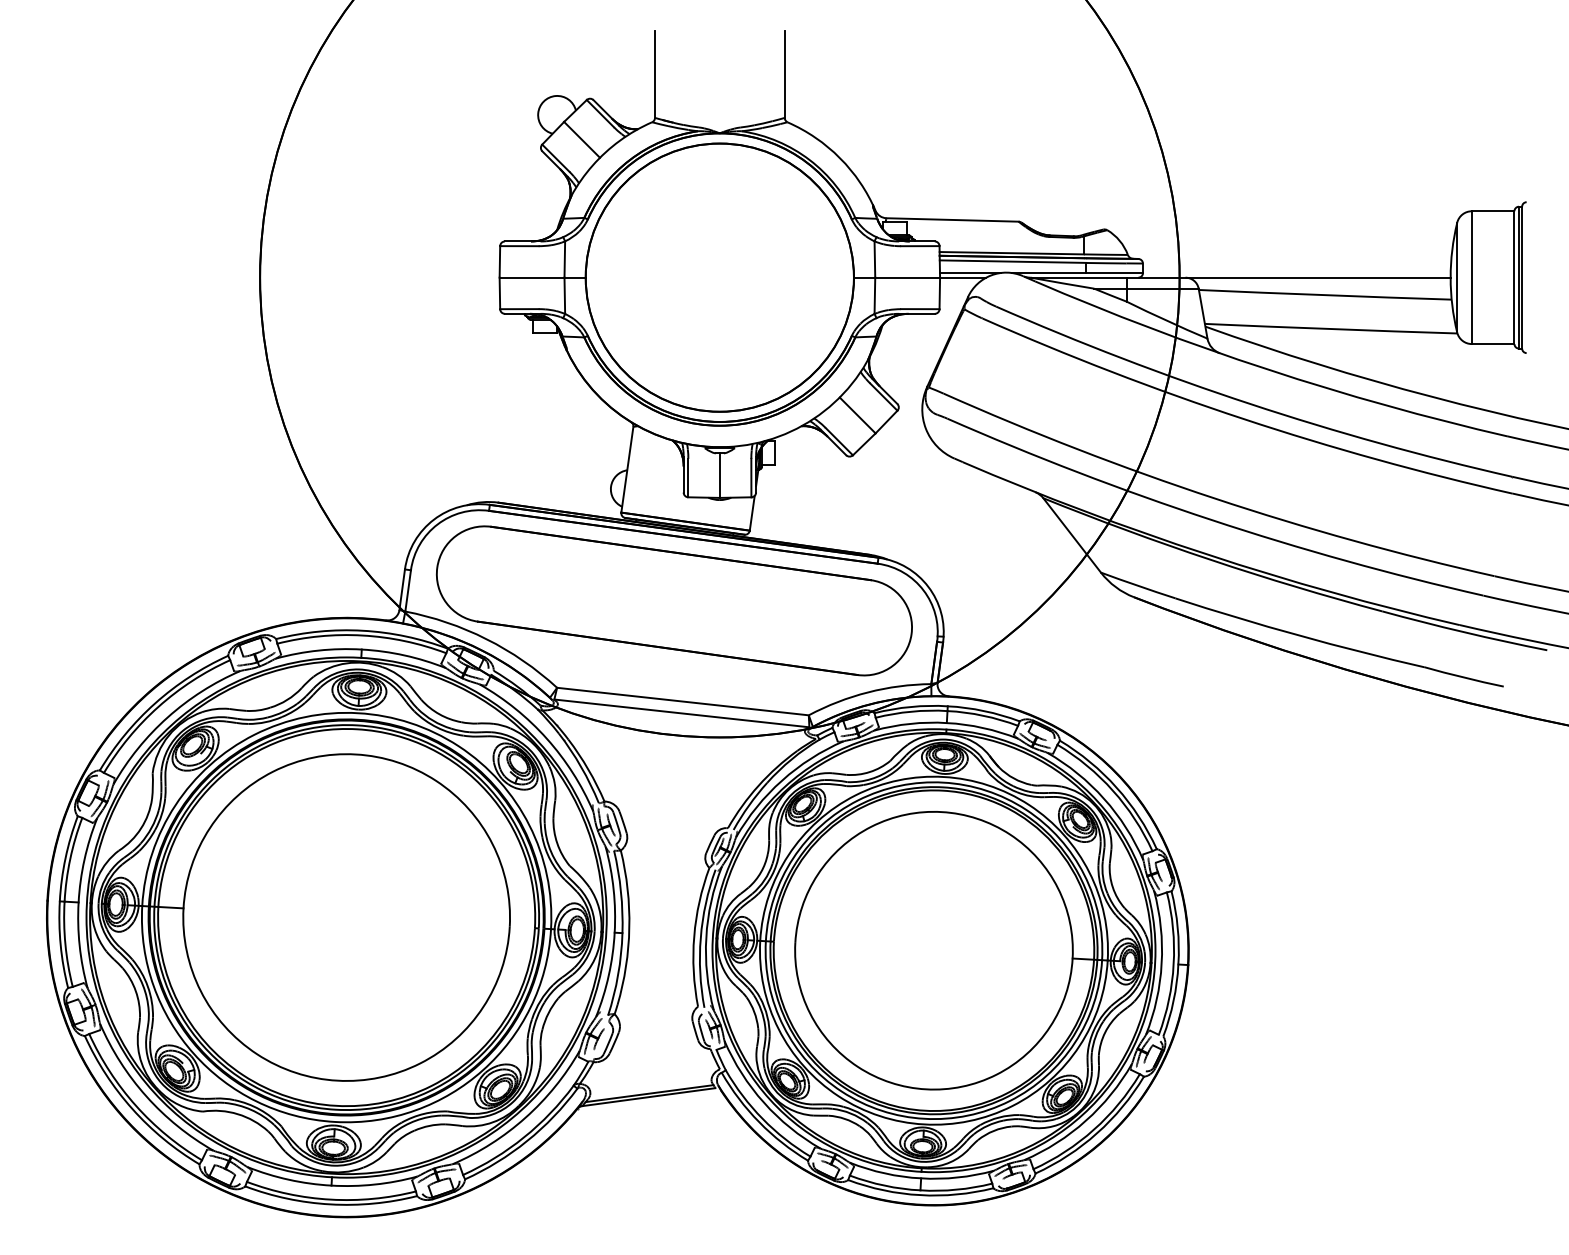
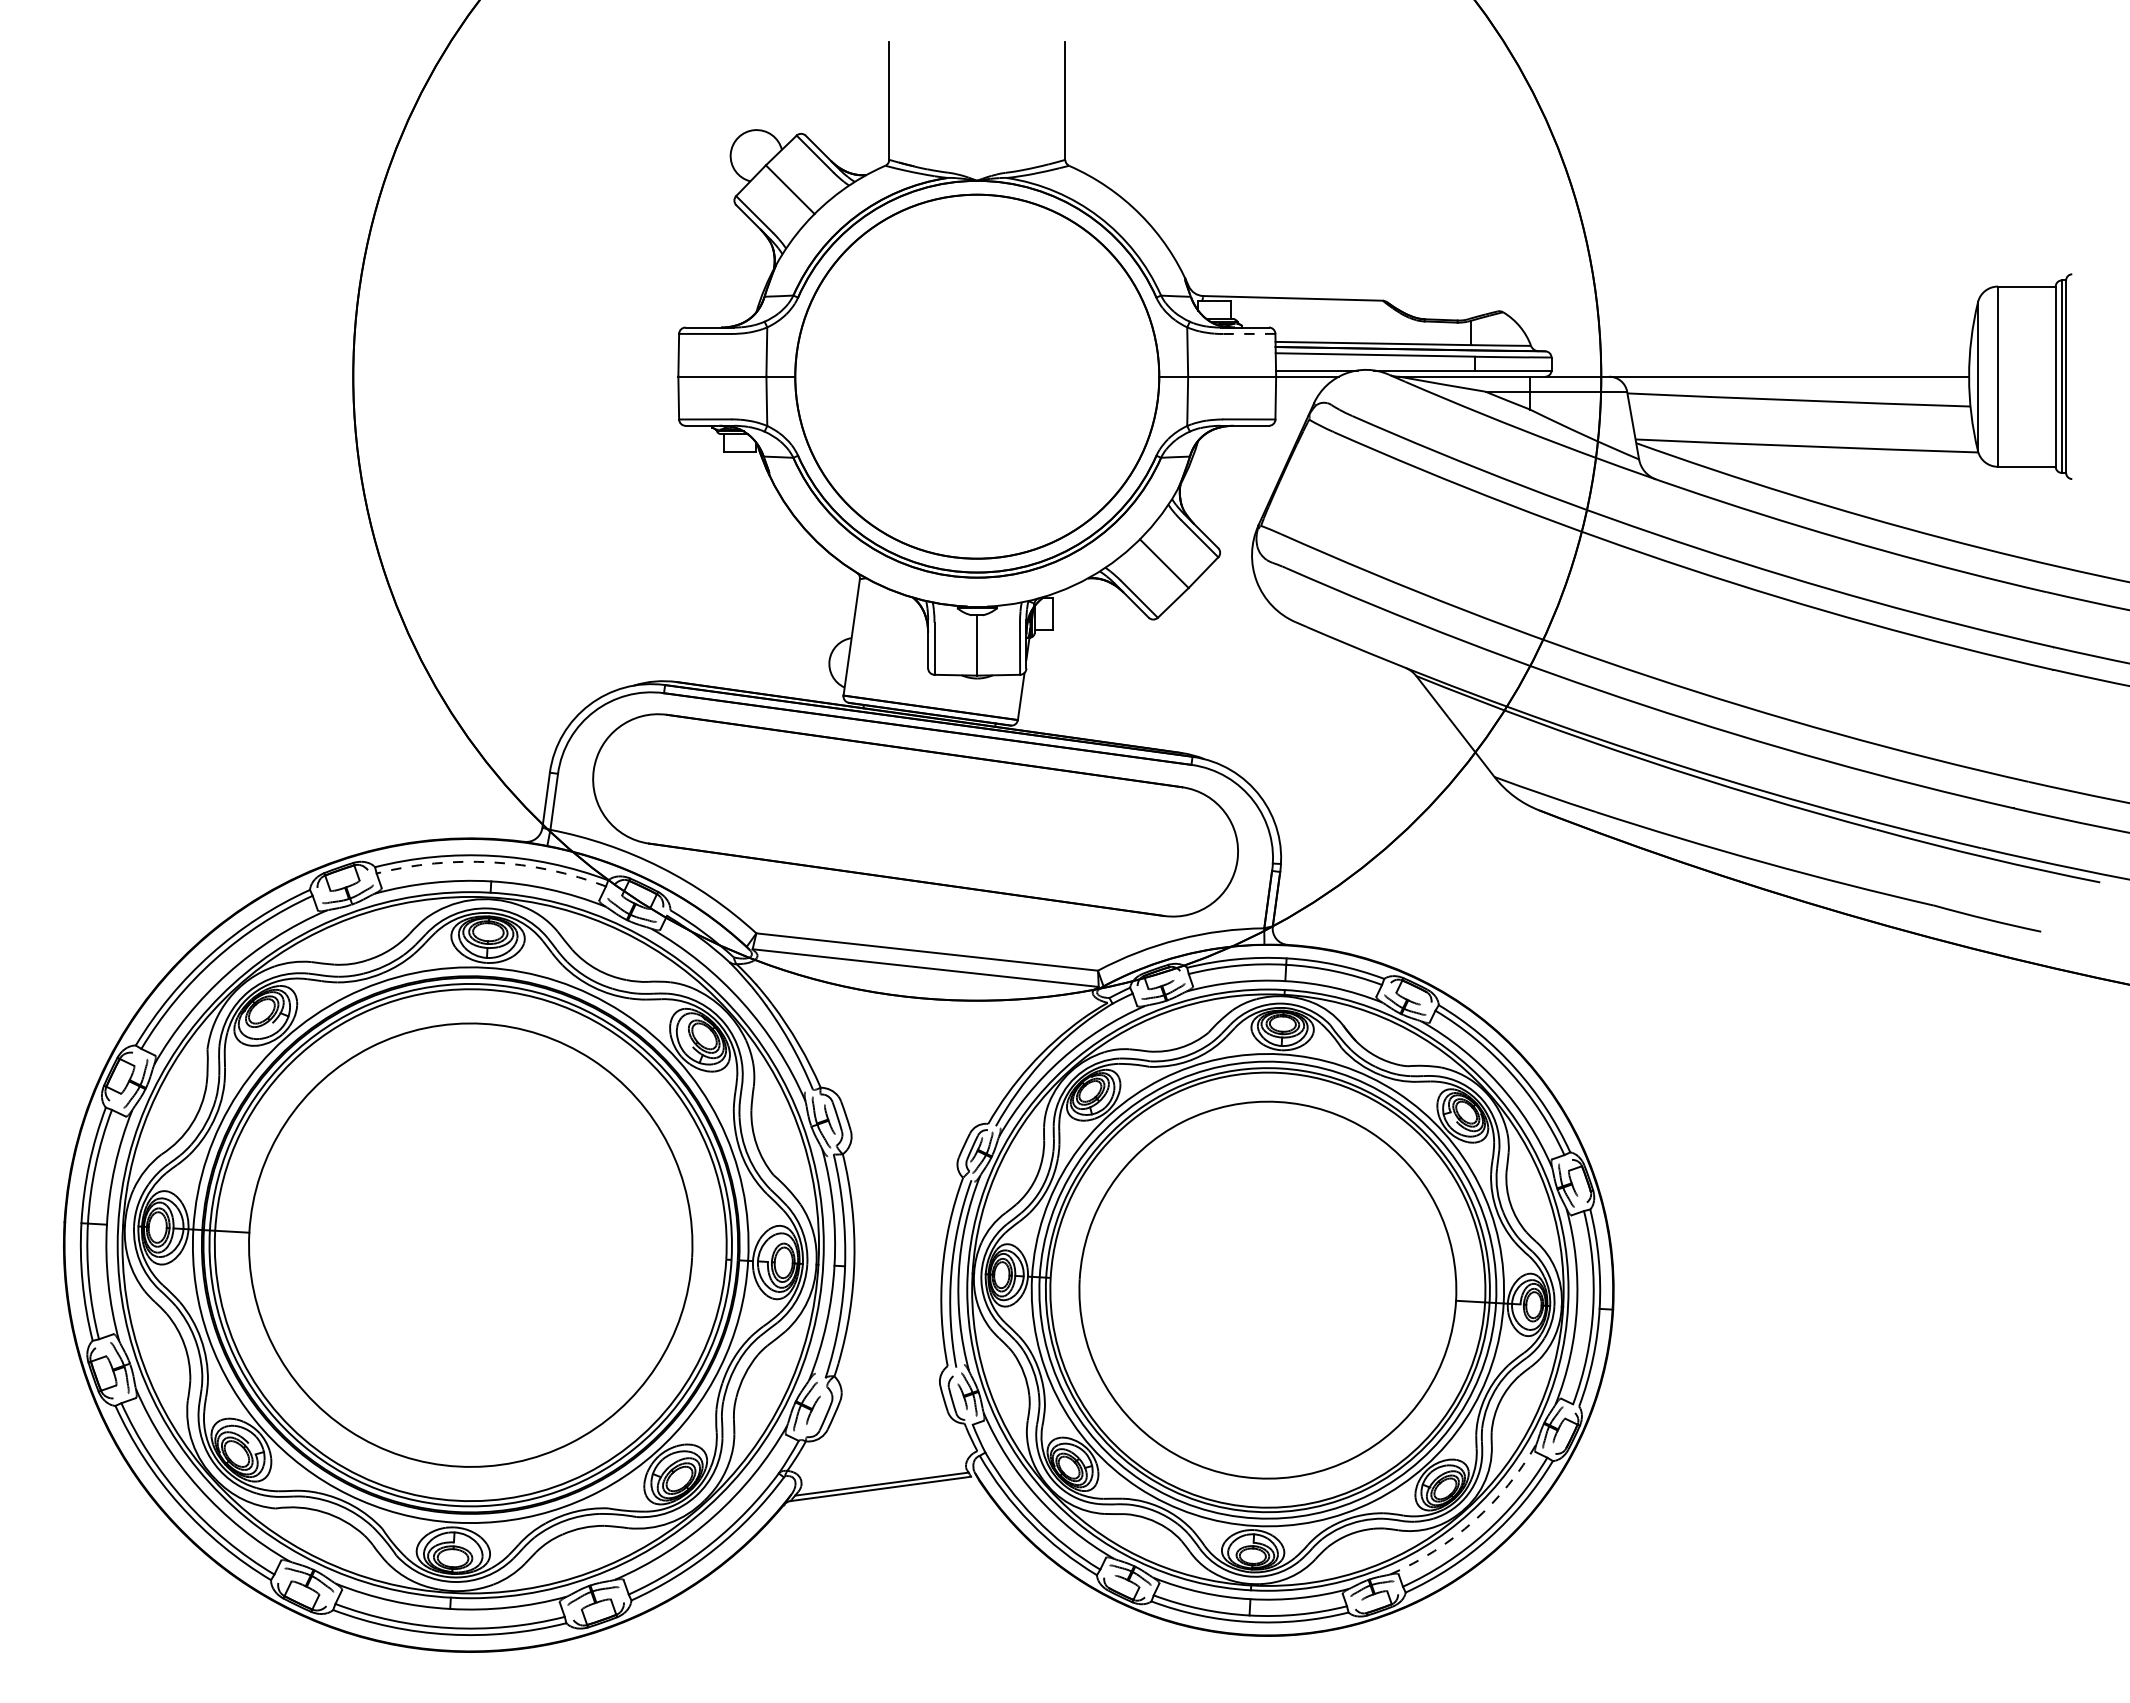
line: (919, 245) -> (1248, 333), solid -> dashed
arc: (362, 635) -> (492, 862), solid -> dashed
arc: (1086, 1121) -> (1474, 1521), solid -> dashed

